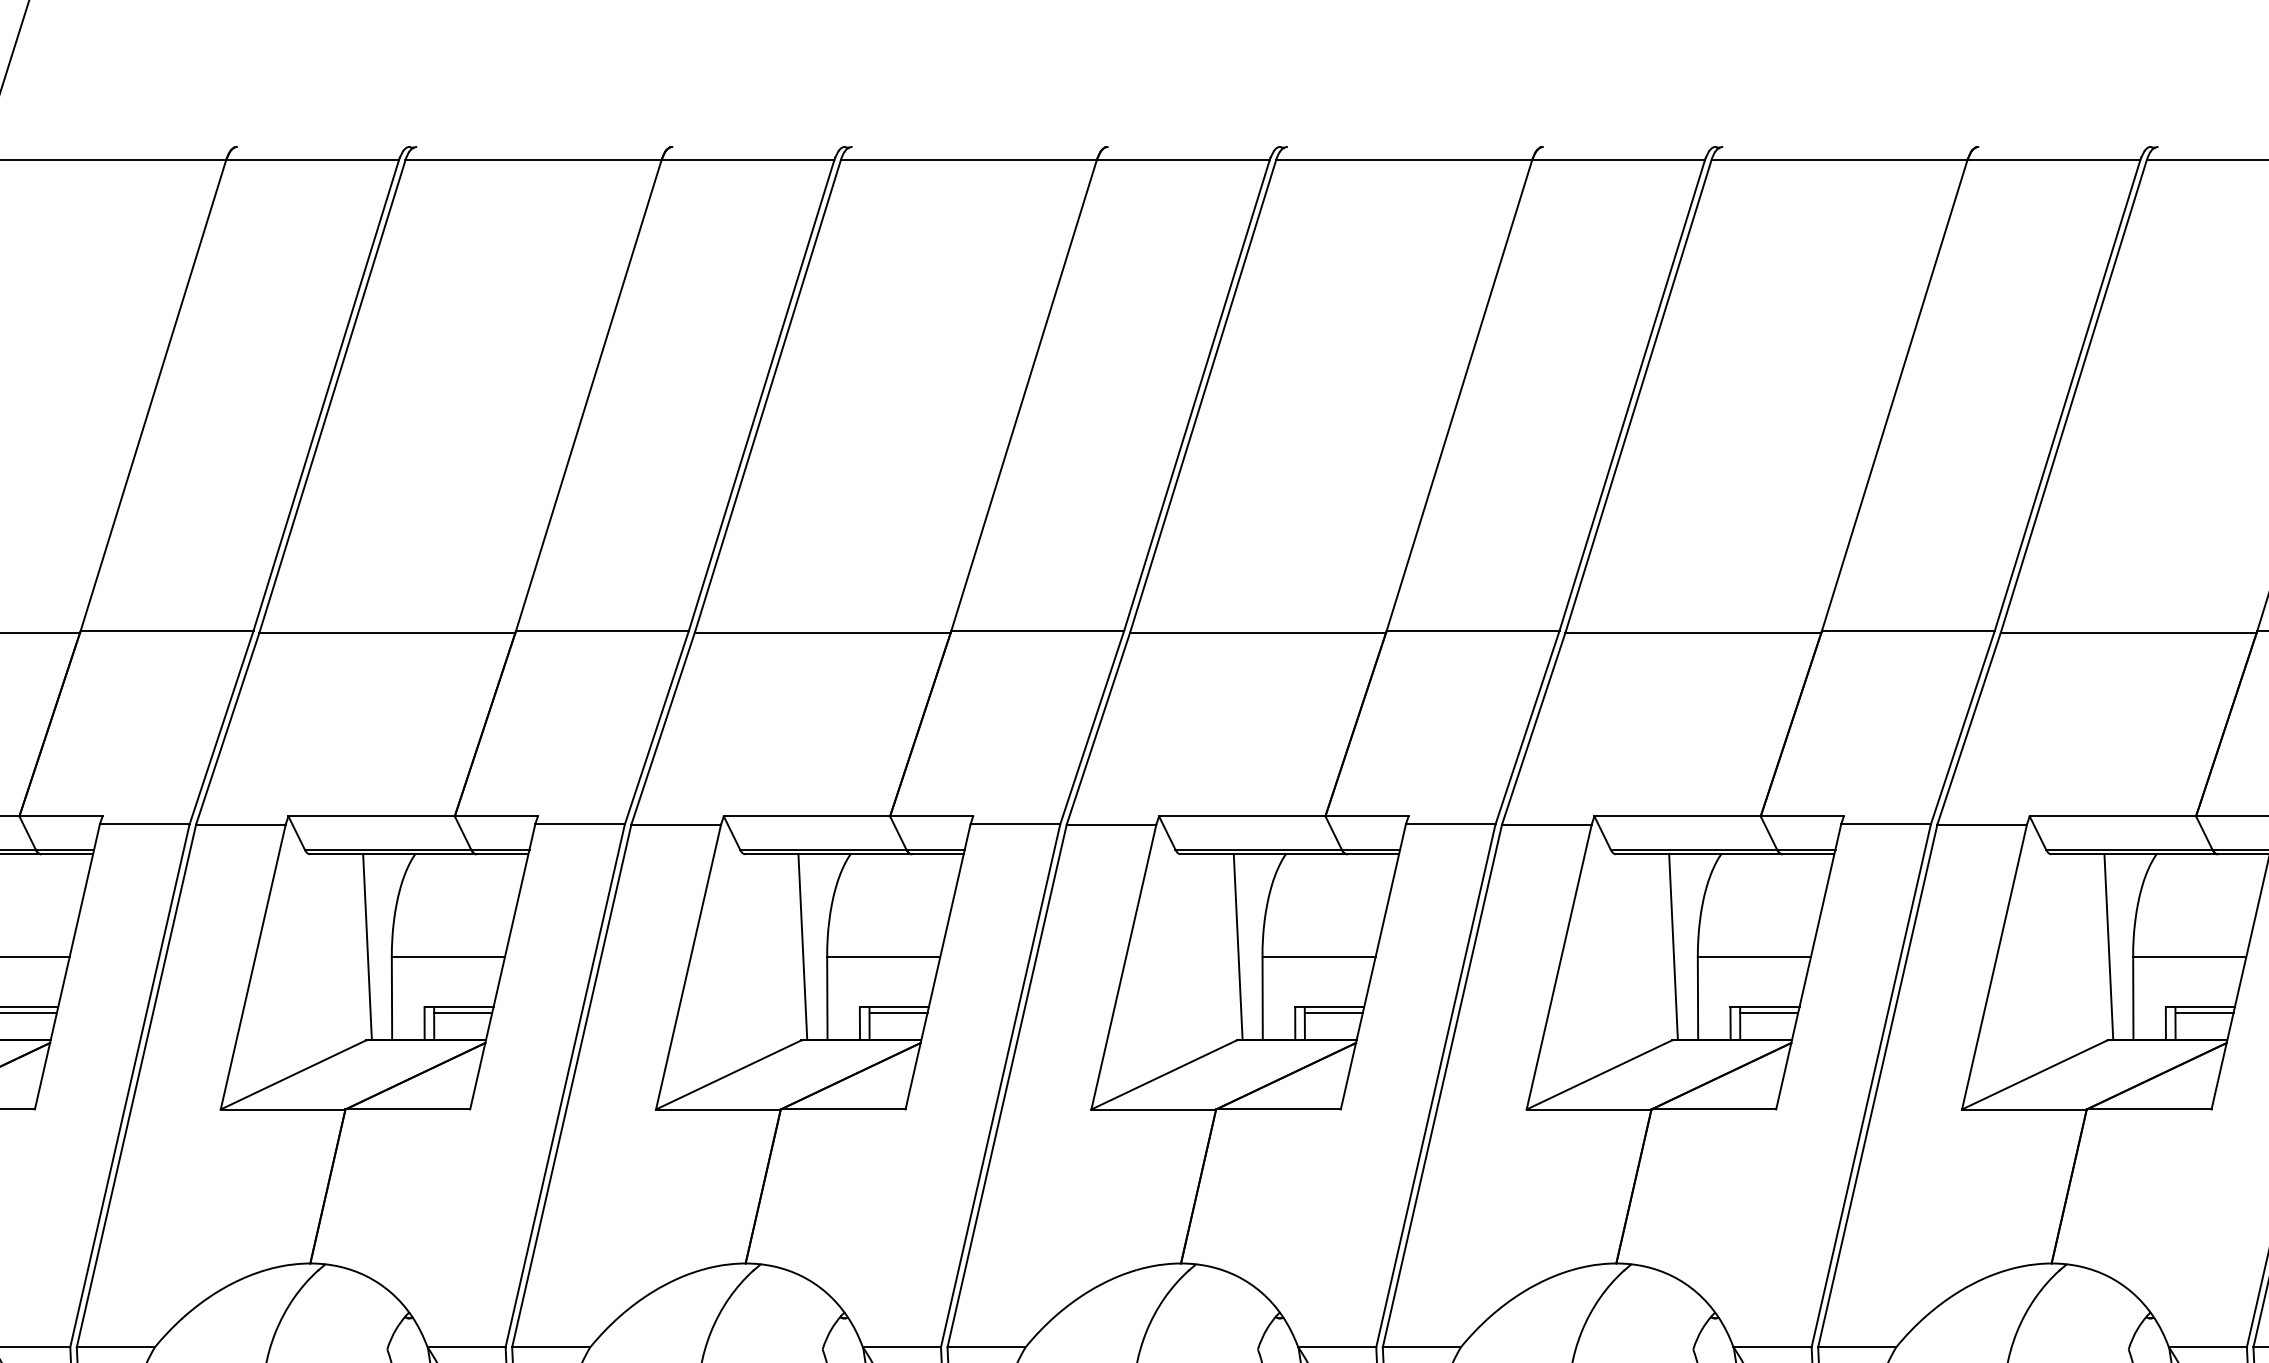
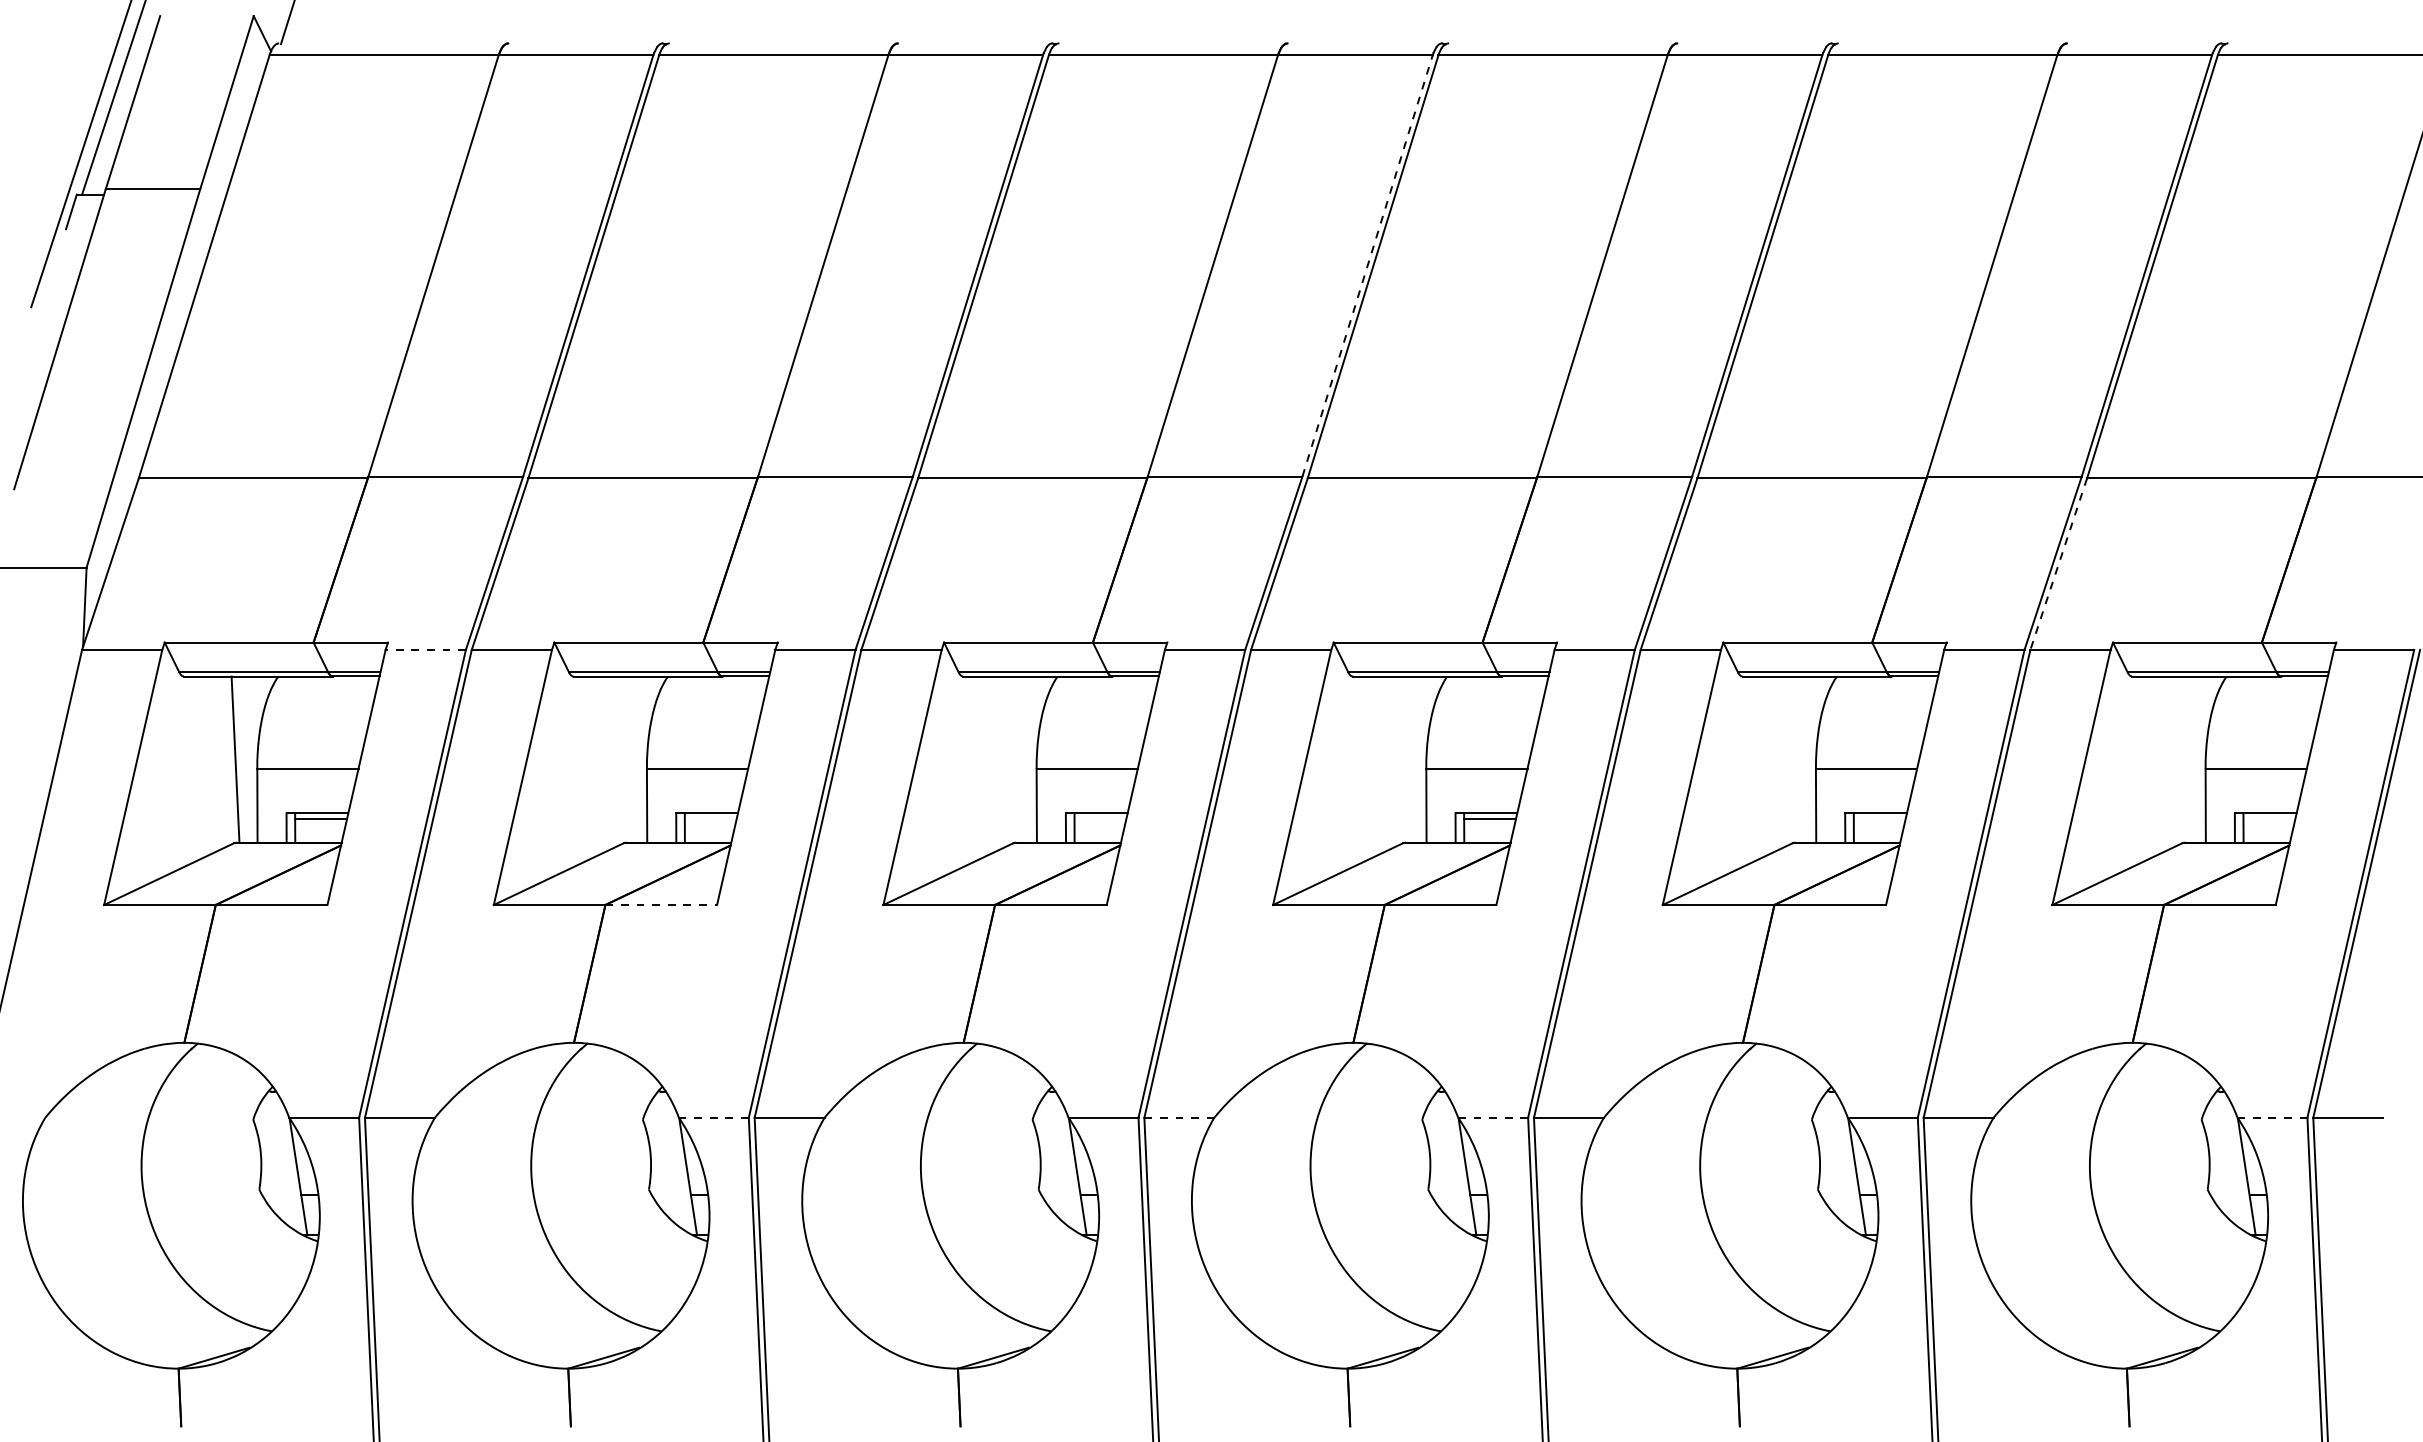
line: (1196, 395) -> (1367, 265), solid -> dashed
line: (1968, 729) -> (2058, 564), solid -> dashed
line: (144, 824) -> (425, 649), solid -> dashed
line: (367, 946) -> (625, 759), removed
line: (802, 946) -> (1014, 759), removed
line: (1238, 946) -> (1404, 759), removed
line: (1673, 946) -> (1794, 759), removed
line: (2108, 946) -> (2183, 759), removed
line: (462, 1012) -> (710, 818), removed
line: (898, 1012) -> (1100, 818), removed
line: (1768, 1012) -> (1879, 818), removed
line: (2204, 1012) -> (2269, 818), removed
line: (408, 1108) -> (661, 904), solid -> dashed
line: (466, 1346) -> (713, 1117), solid -> dashed
line: (986, 1346) -> (1179, 1117), solid -> dashed
line: (1337, 1346) -> (1493, 1117), solid -> dashed
line: (2207, 1346) -> (2272, 1117), solid -> dashed

